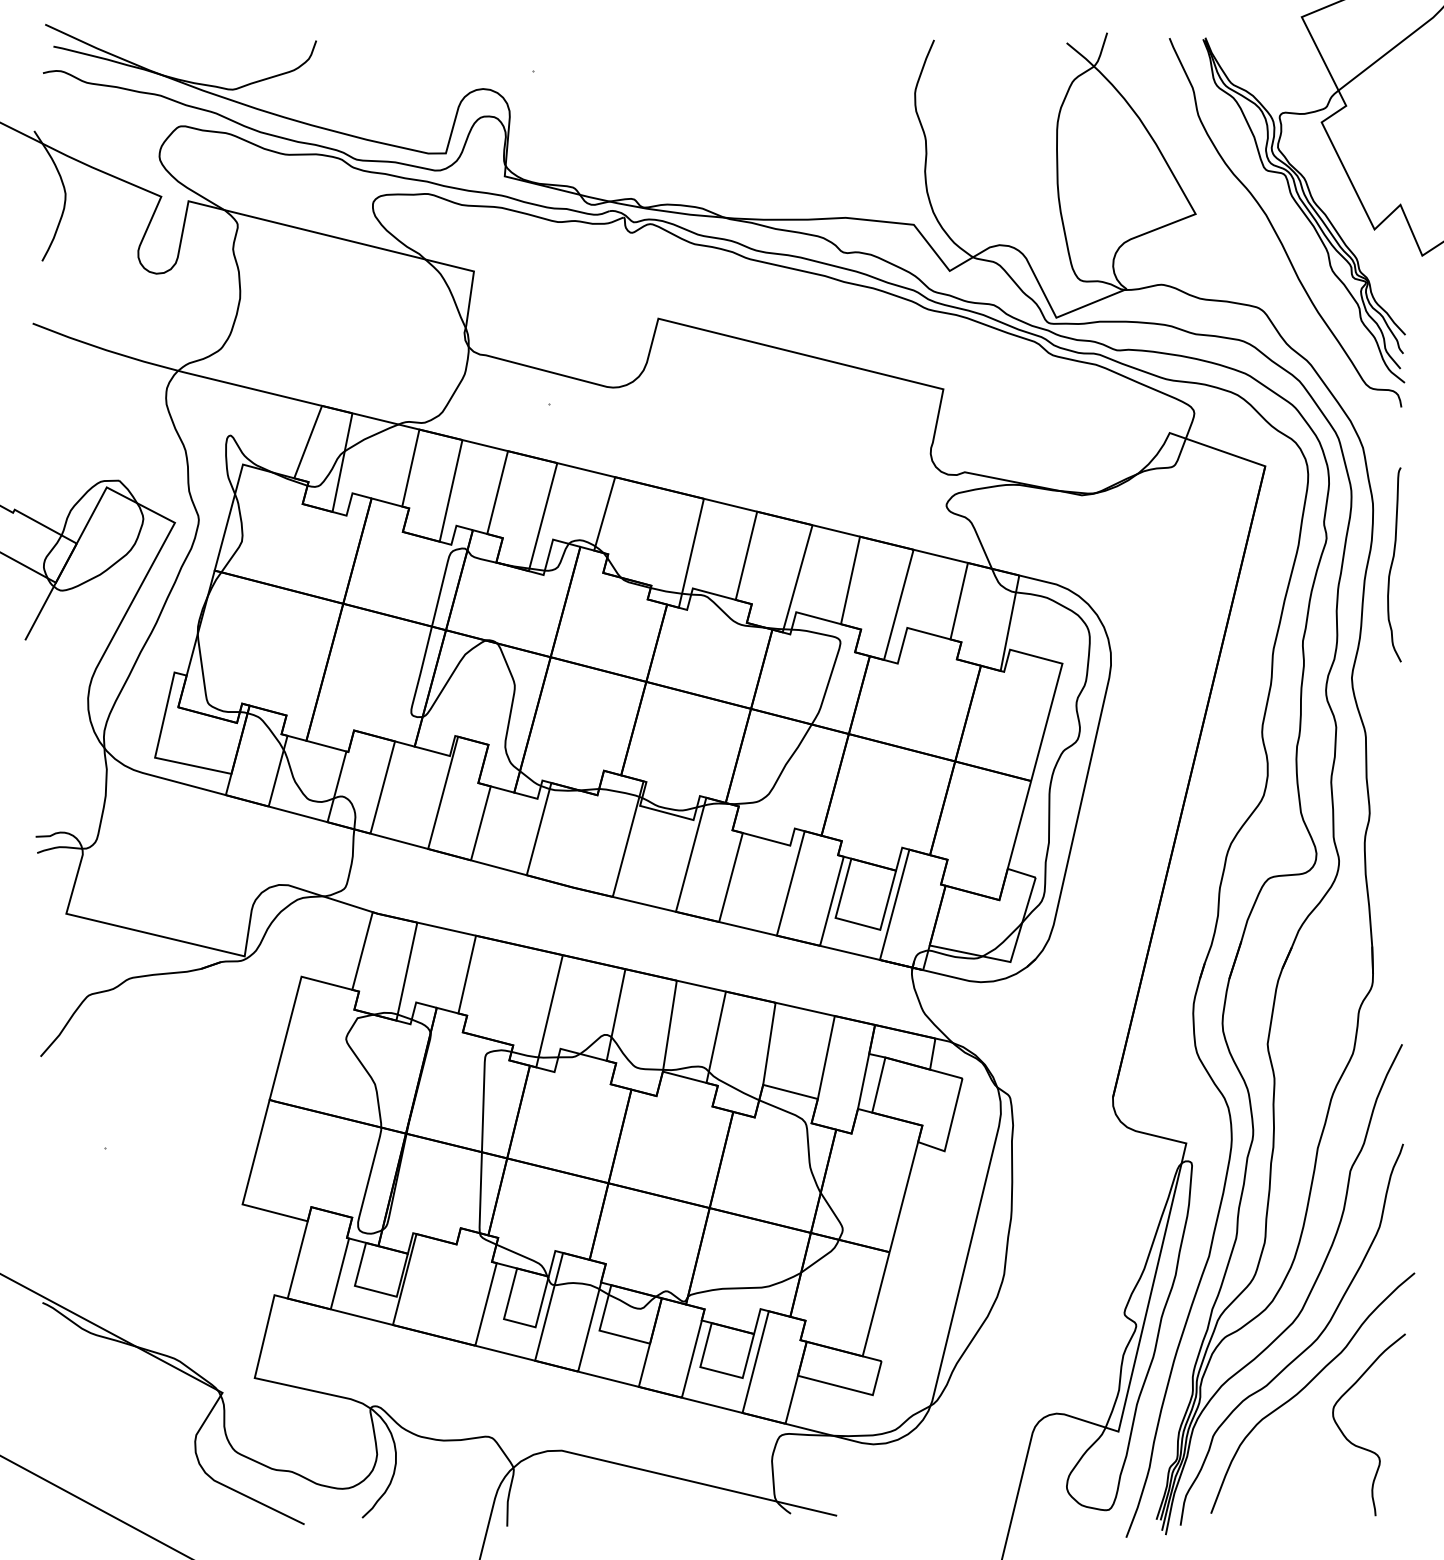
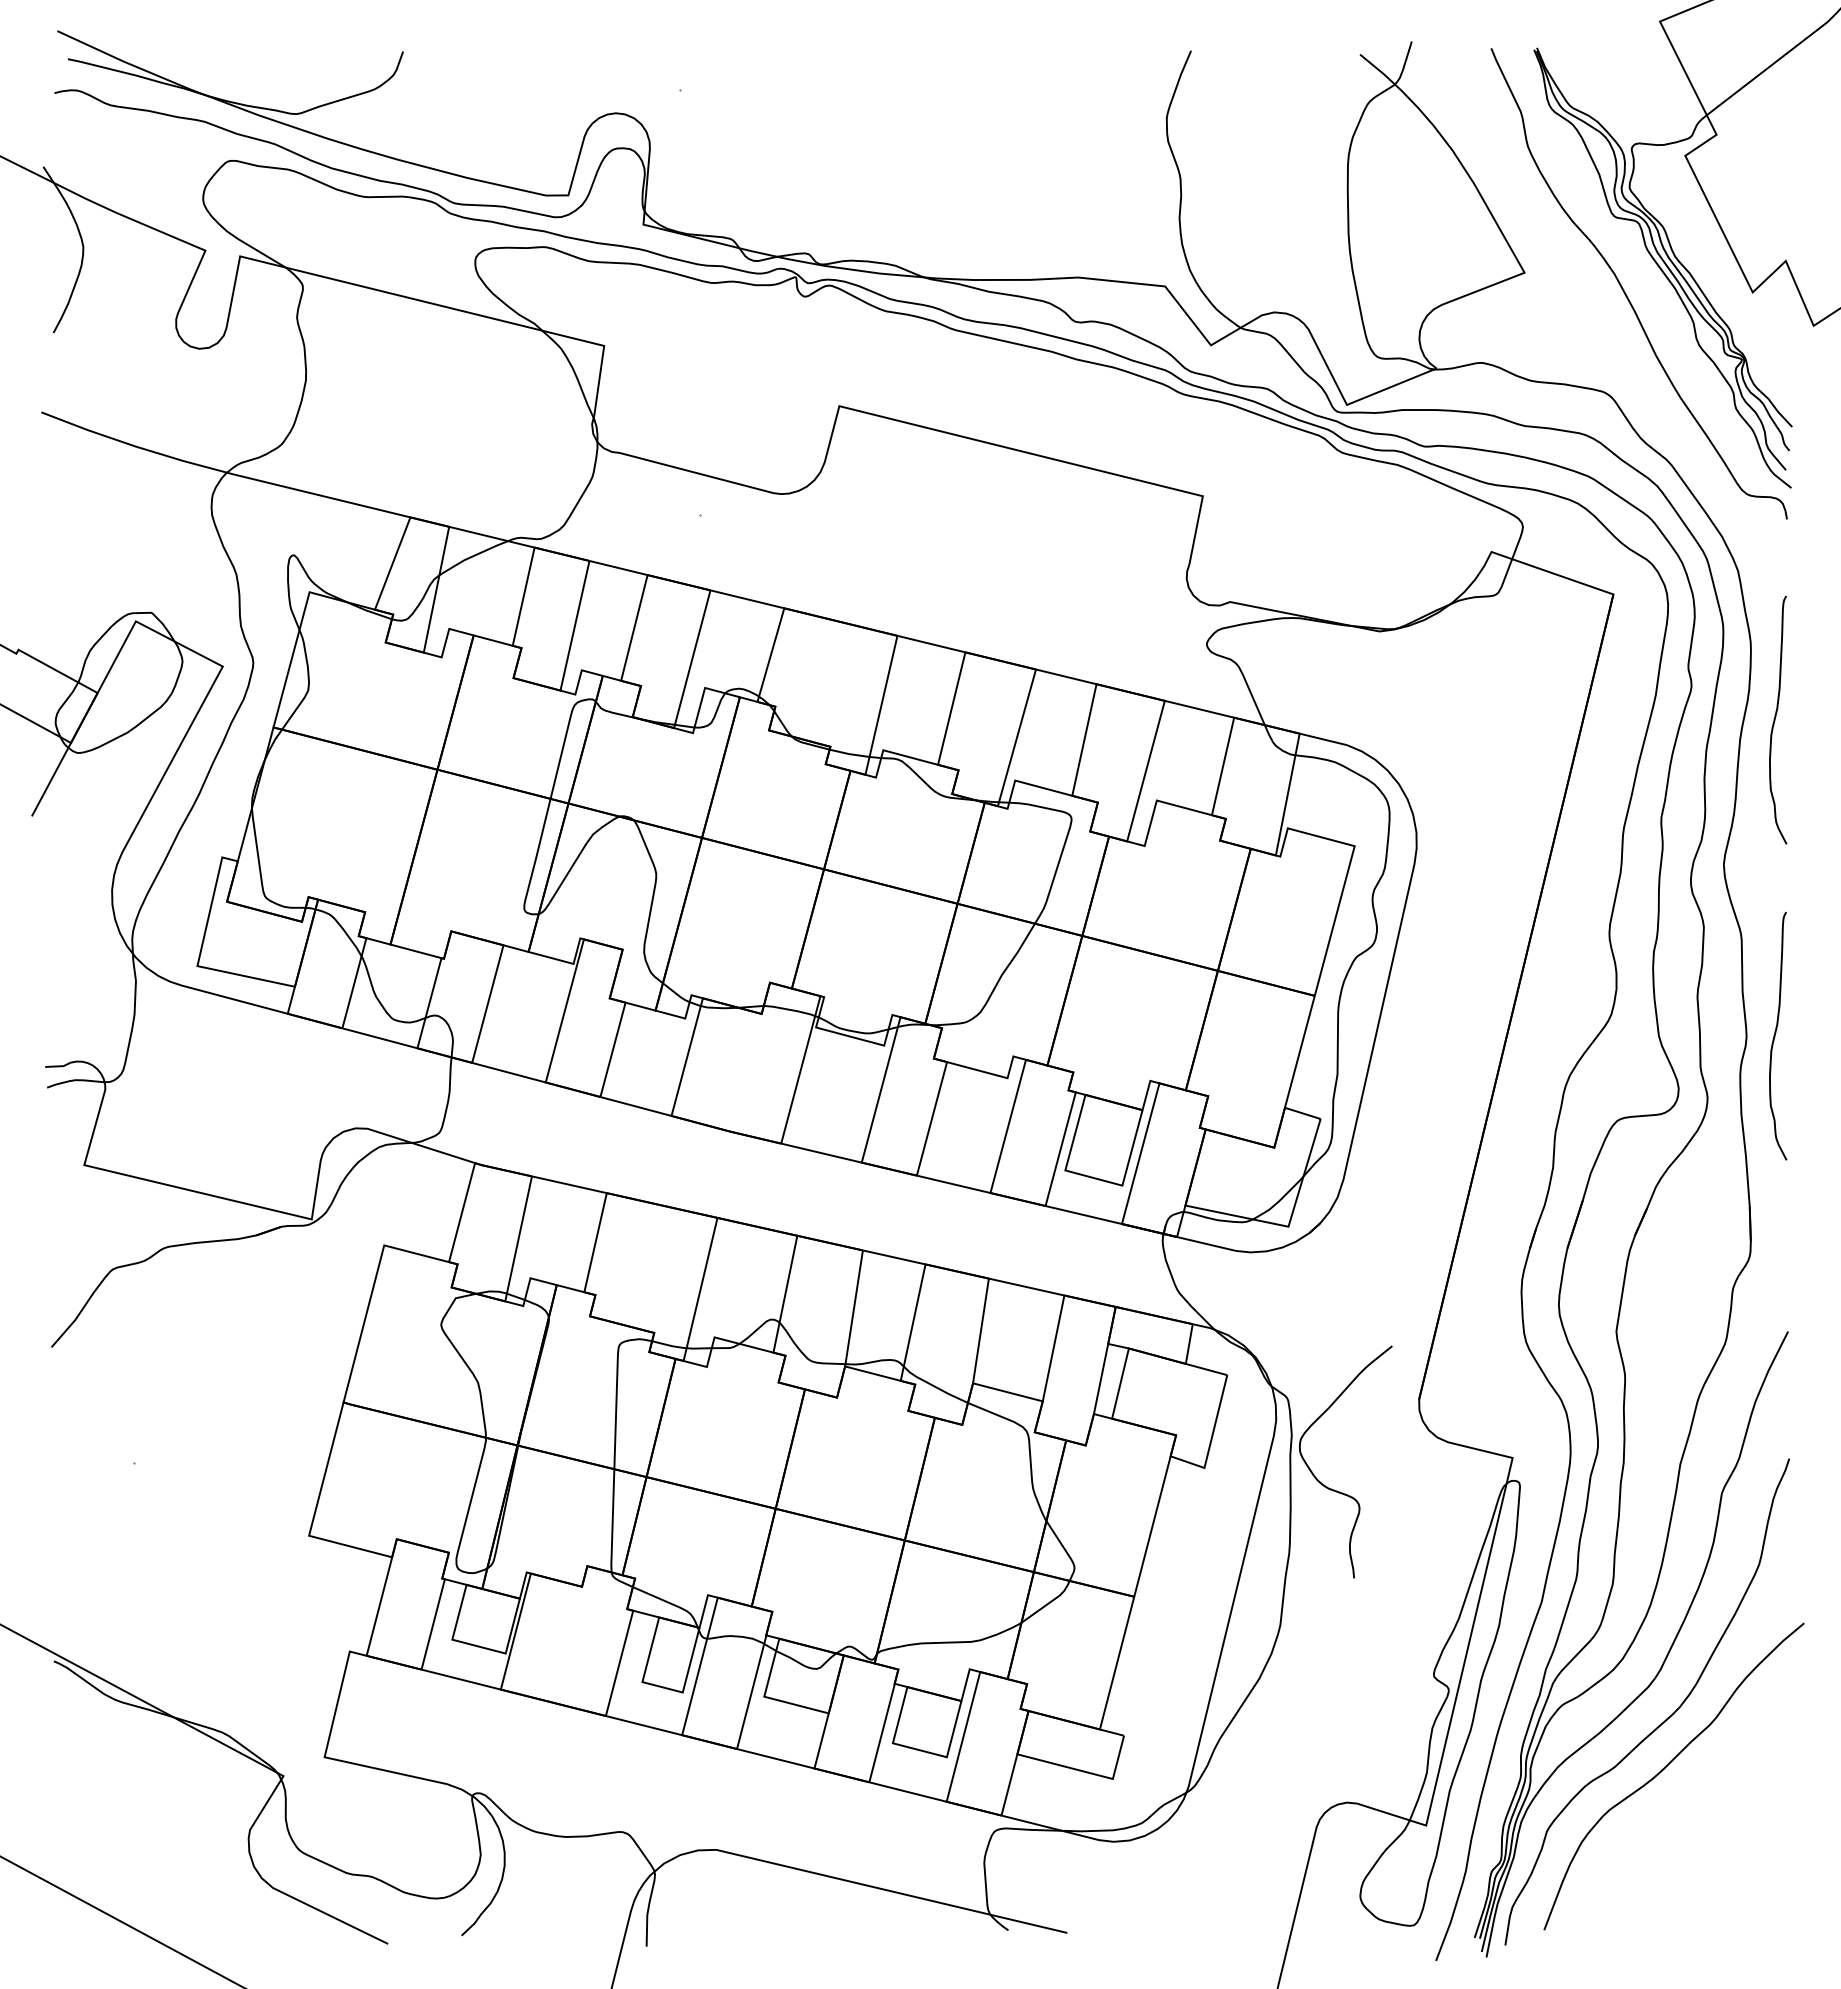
curve: (1393, 810) -> (1776, 1033), added
curve: (1360, 1446) -> (1334, 1489), moved

